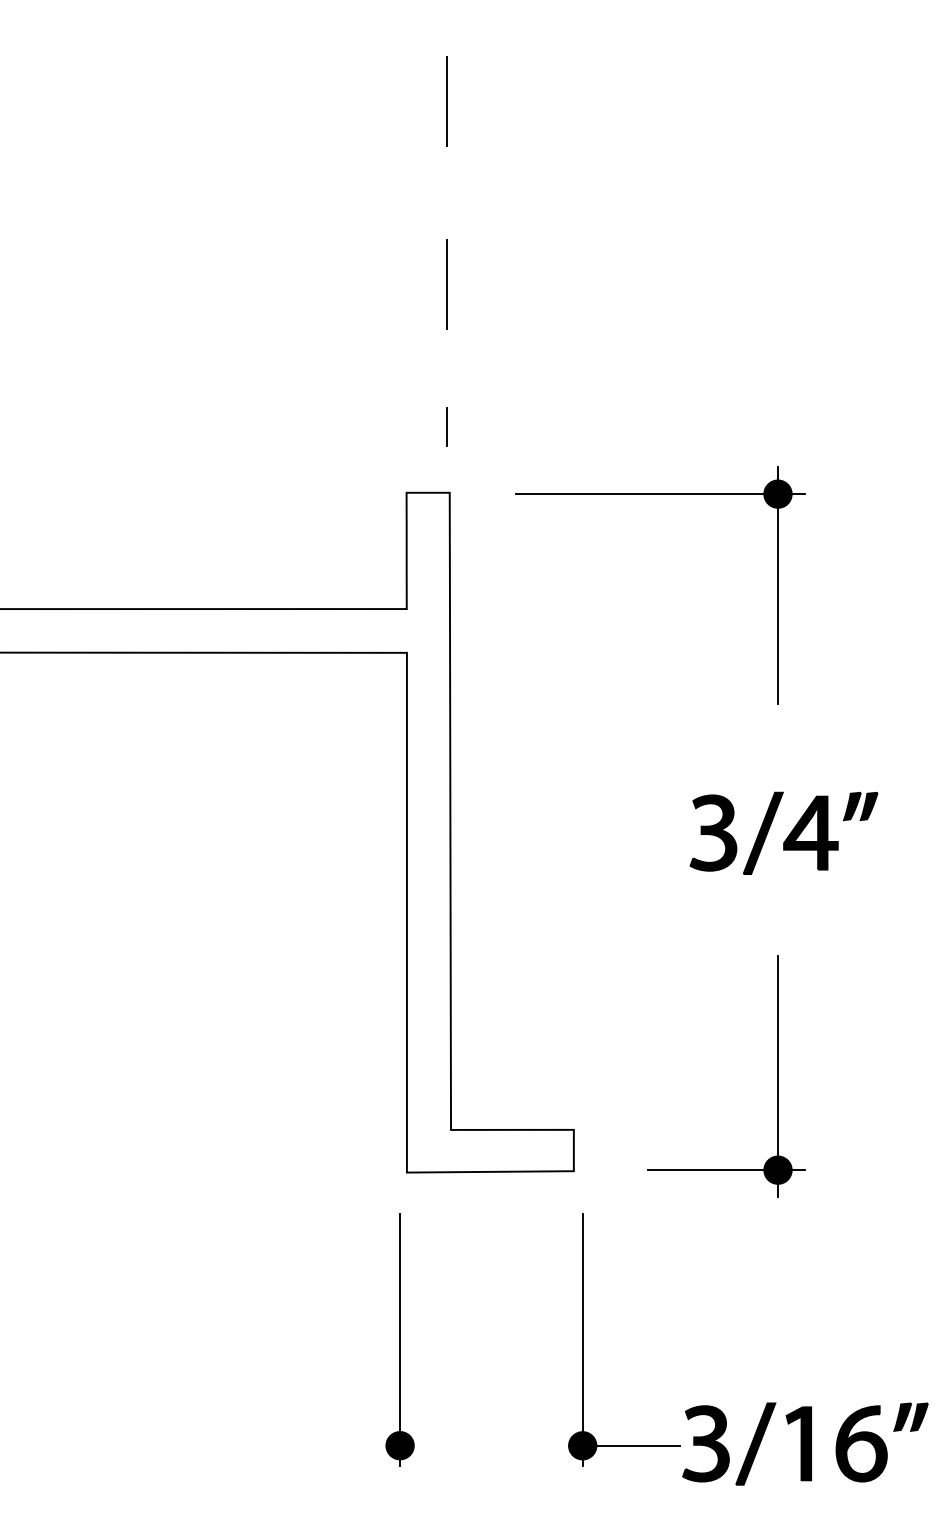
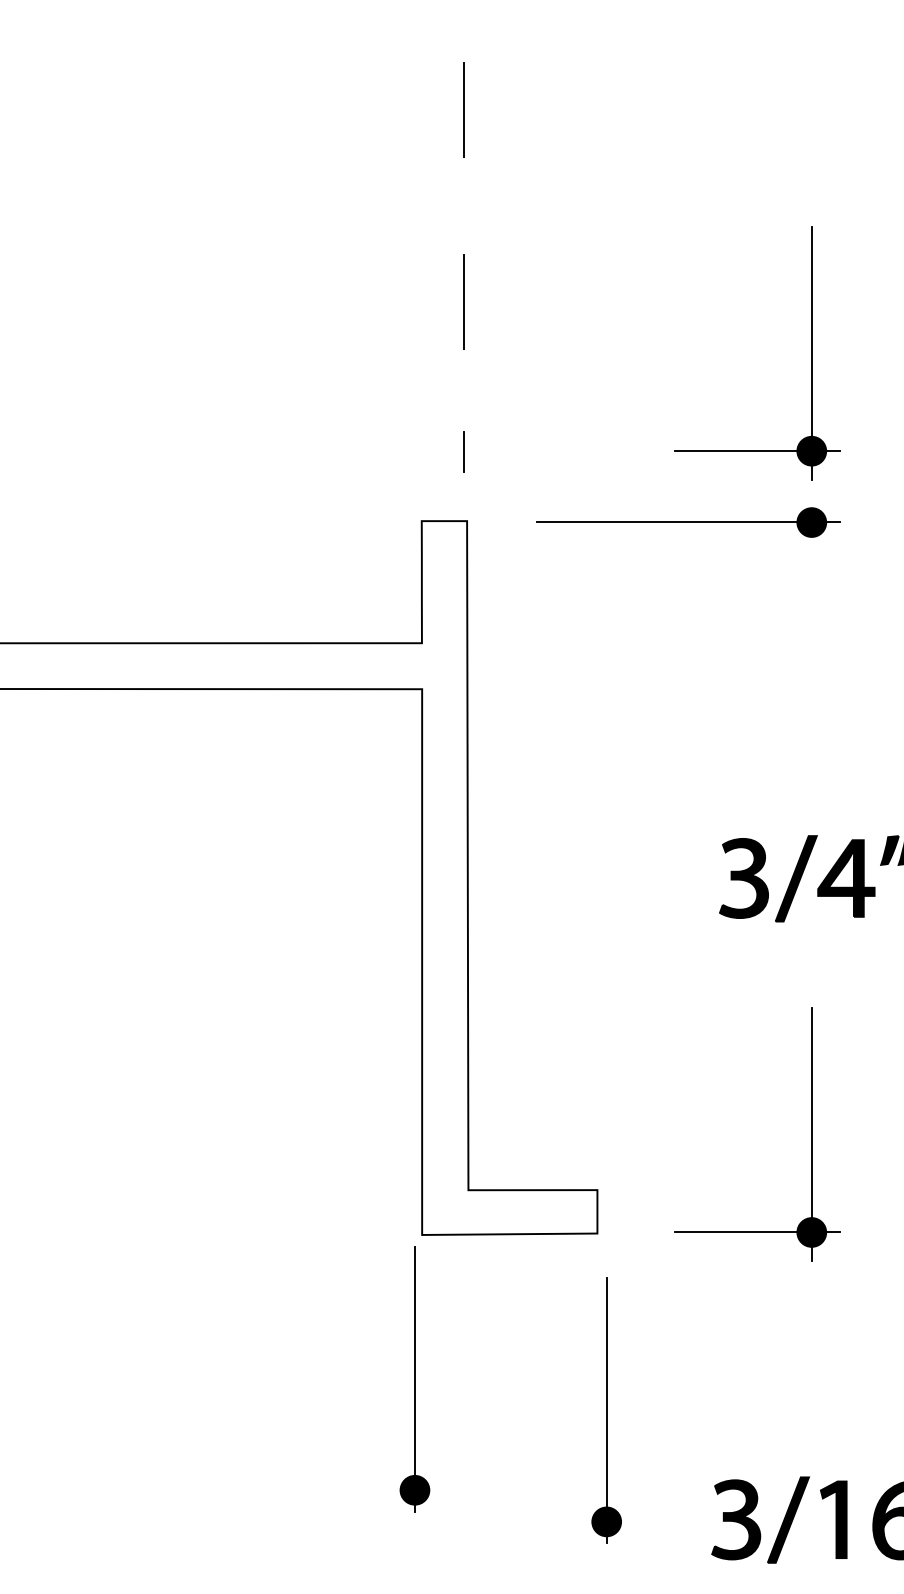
part: (777, 332) -> (811, 352), added
line: (778, 585) -> (812, 618), removed
part: (399, 1339) -> (414, 1378), moved
line: (631, 1445) -> (657, 1521), removed

